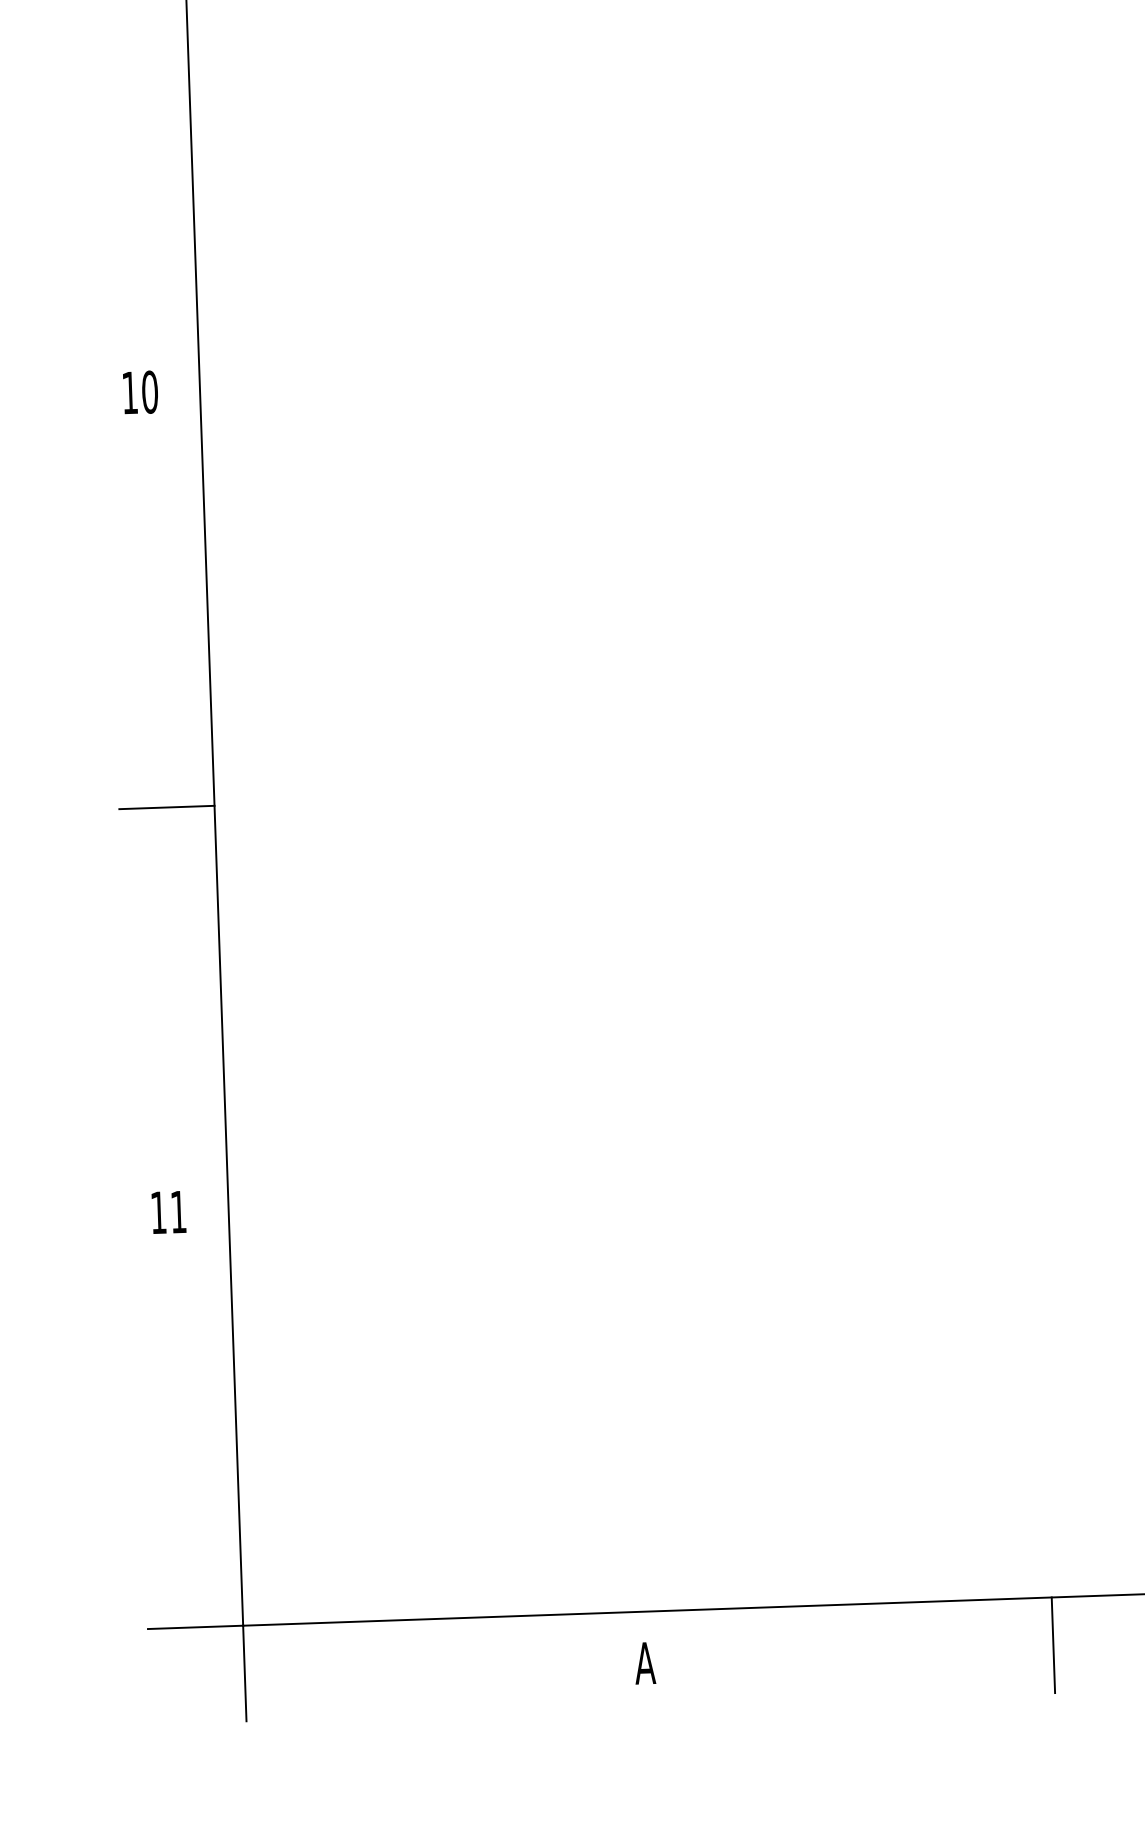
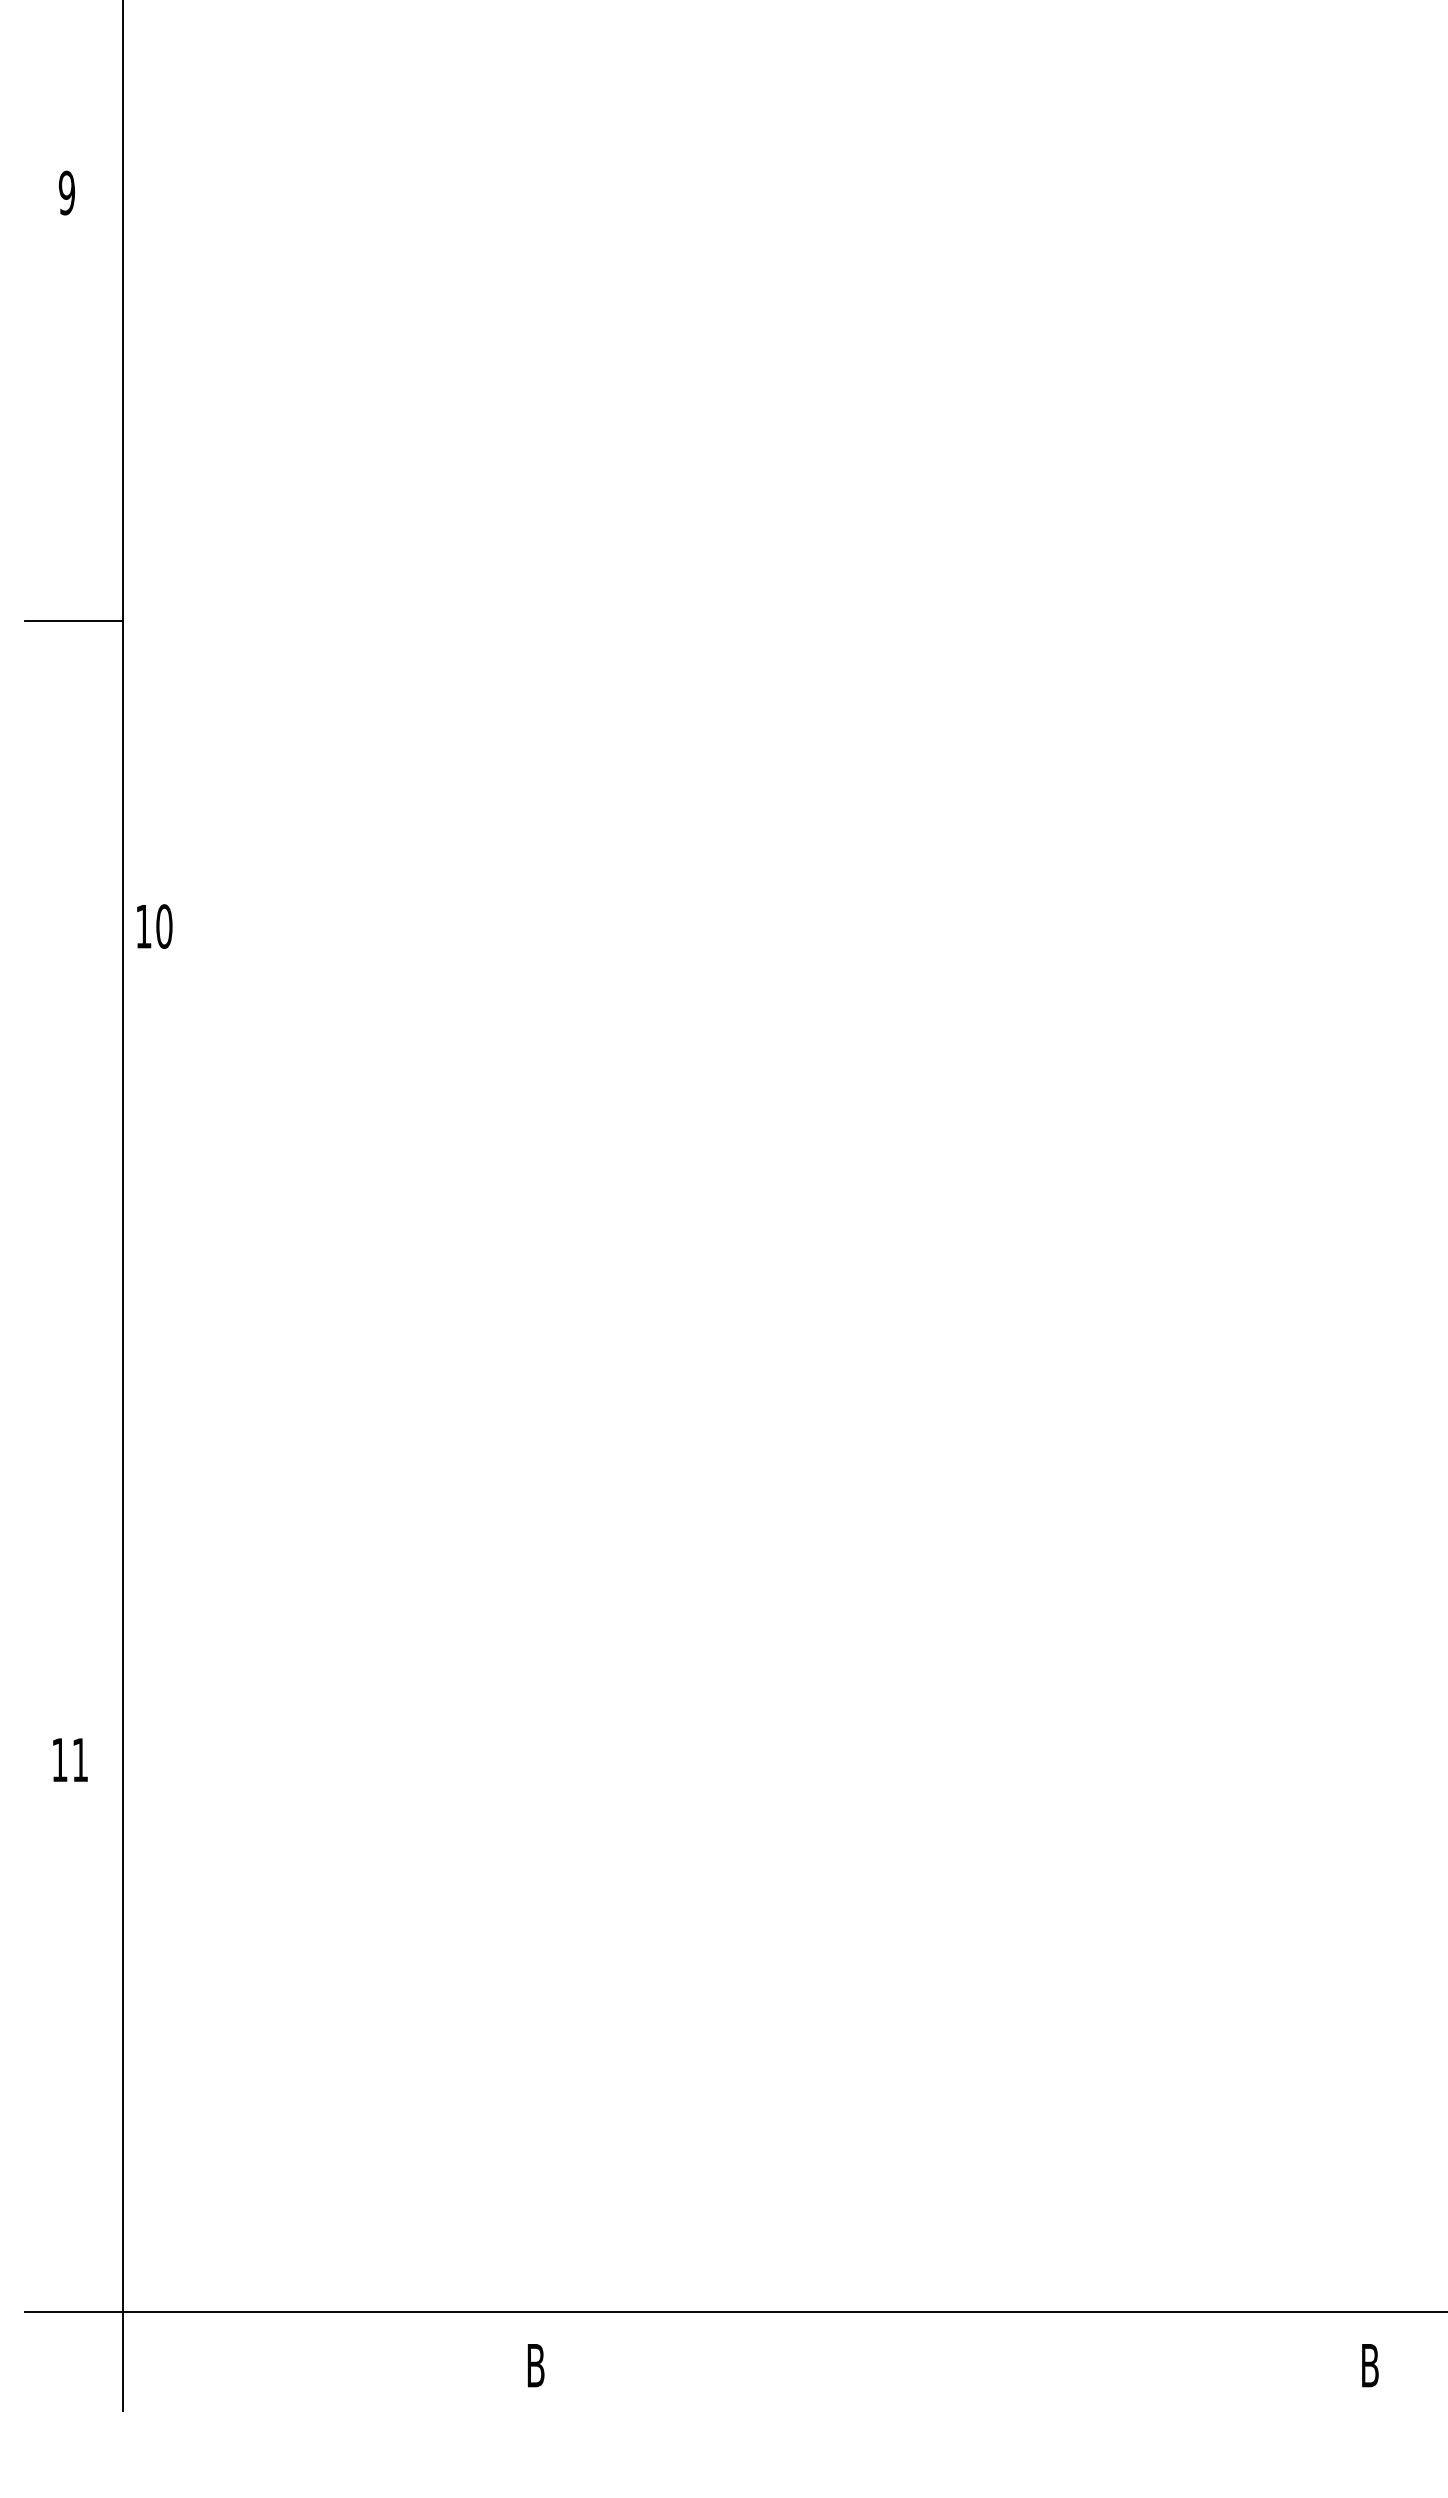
text: (140, 392) -> (154, 926), moved
line: (166, 807) -> (73, 1466), removed
text: (169, 1211) -> (70, 1759), moved
line: (1053, 1645) -> (956, 2361), removed
text: (645, 1663) -> (535, 2365), A -> B

